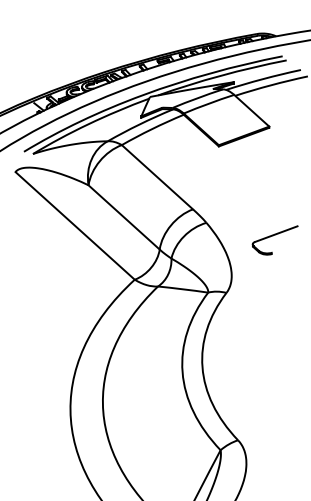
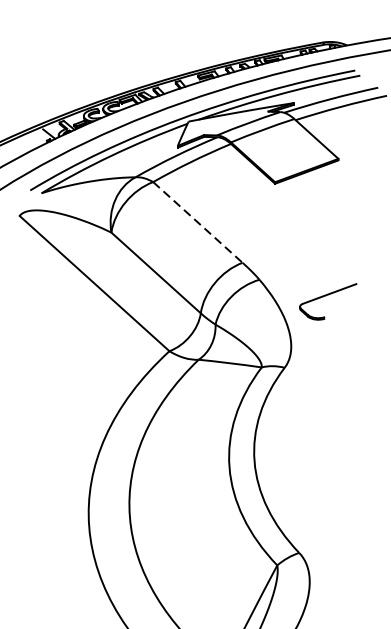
line: (157, 177) -> (198, 222), solid -> dashed
part: (274, 240) -> (327, 301), moved

